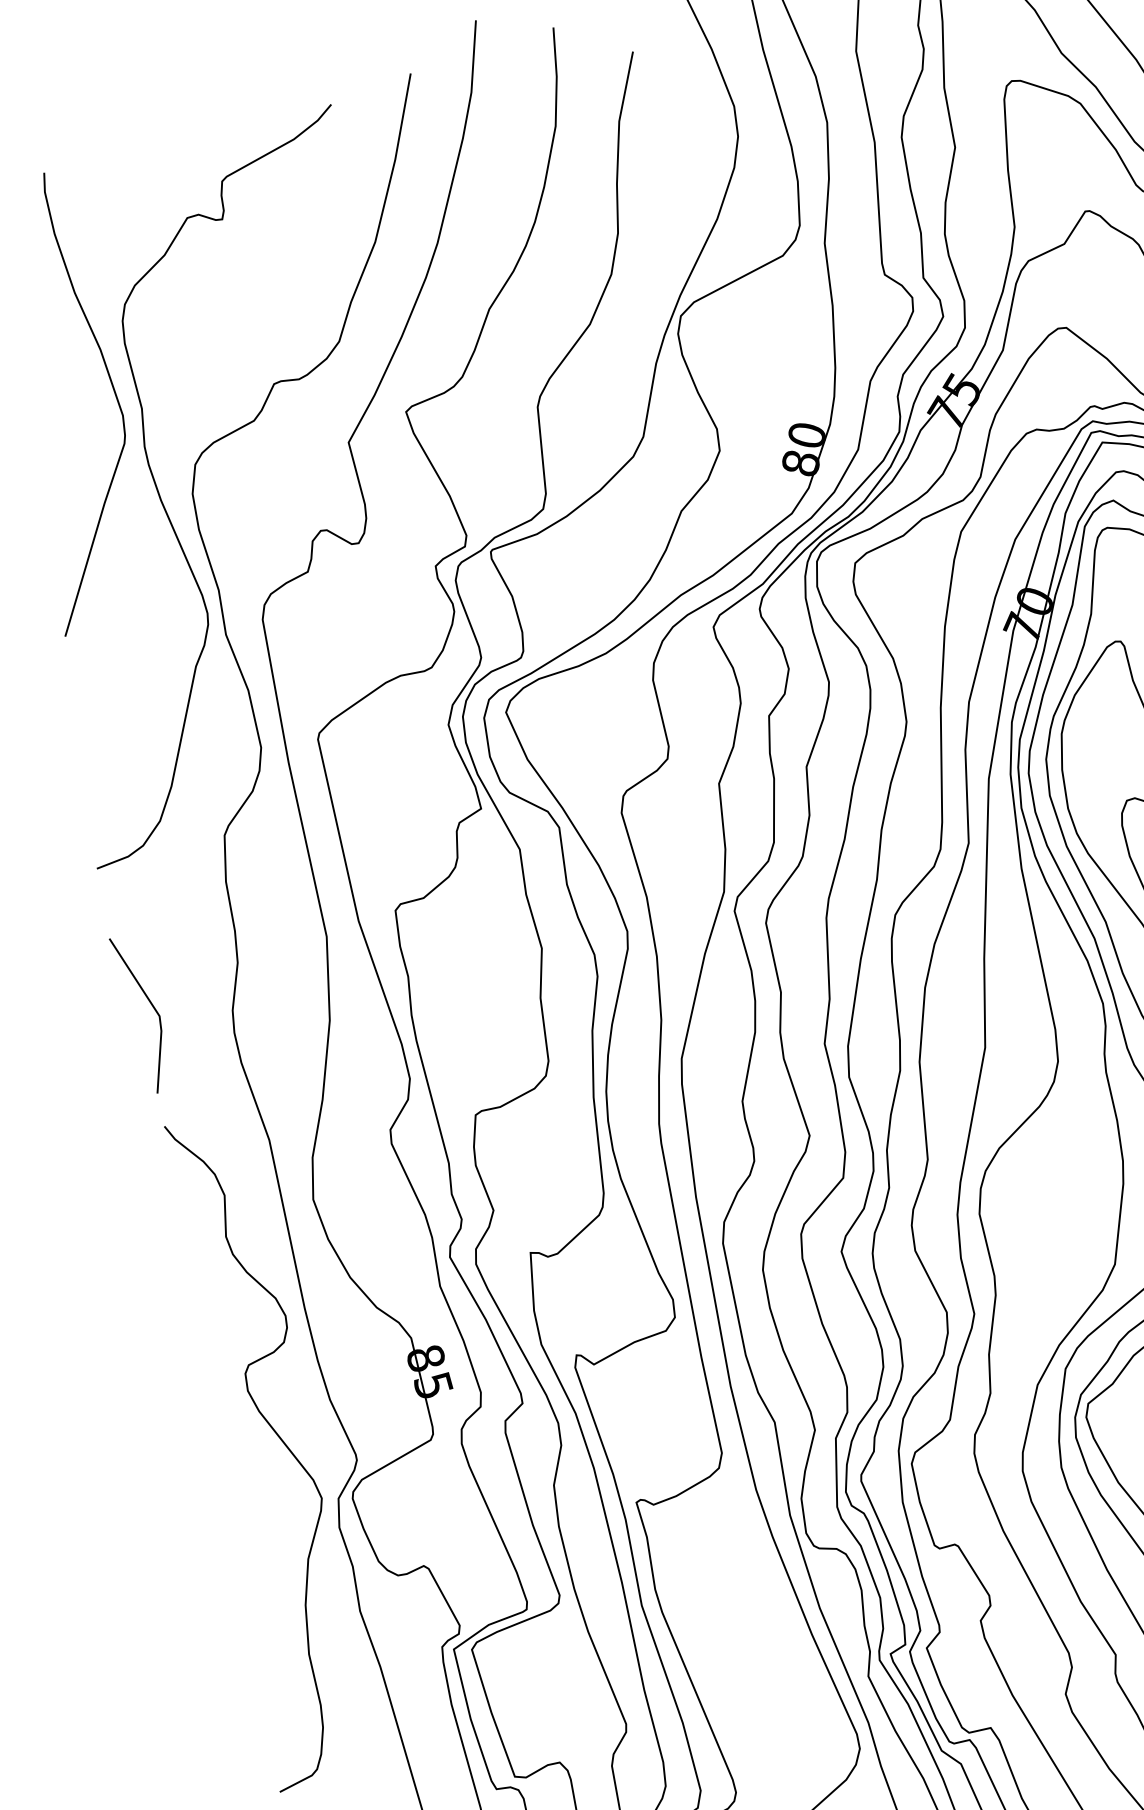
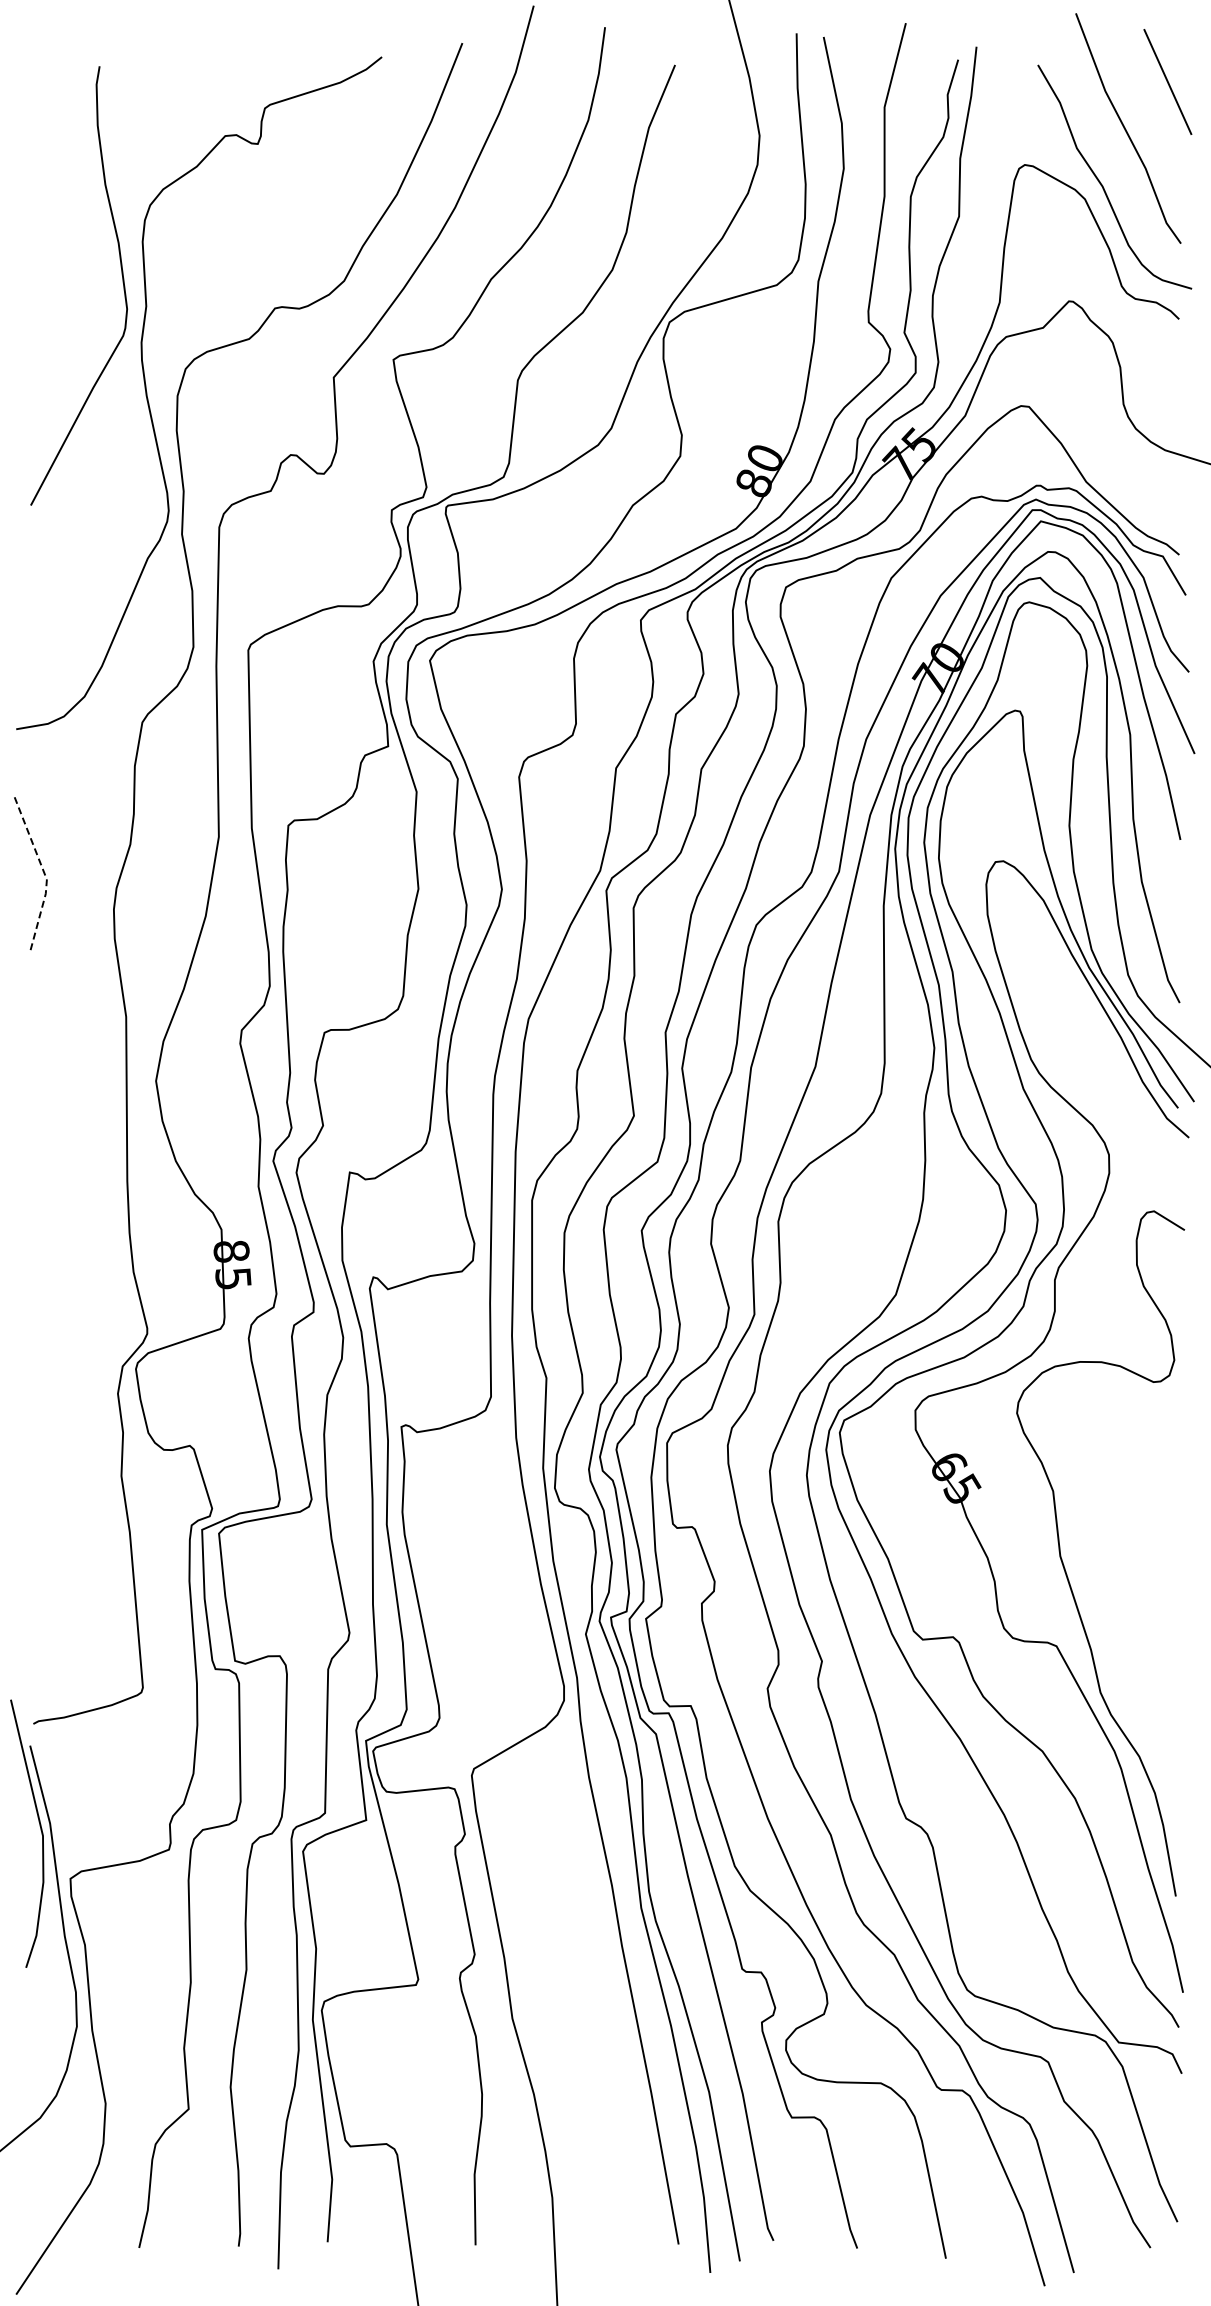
line: (157, 1012) -> (45, 875), solid -> dashed
curve: (279, 1438) -> (78, 1298), removed

